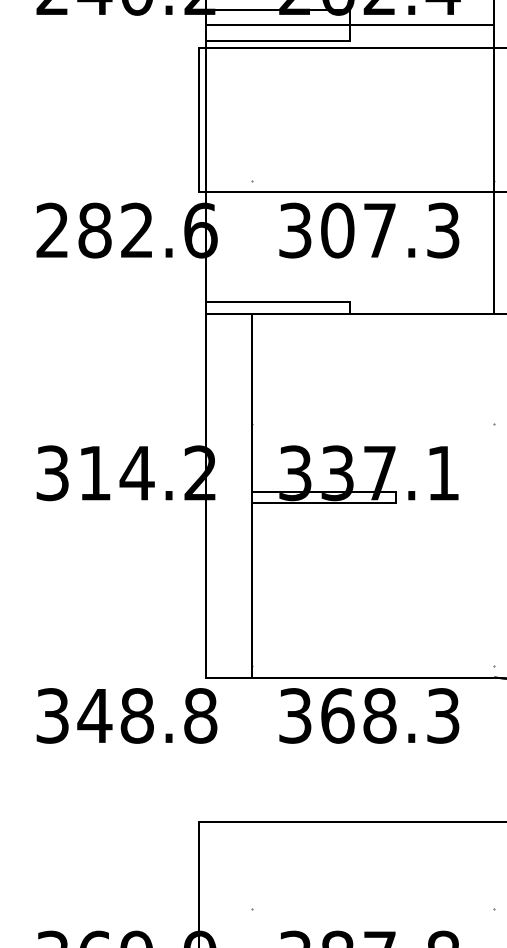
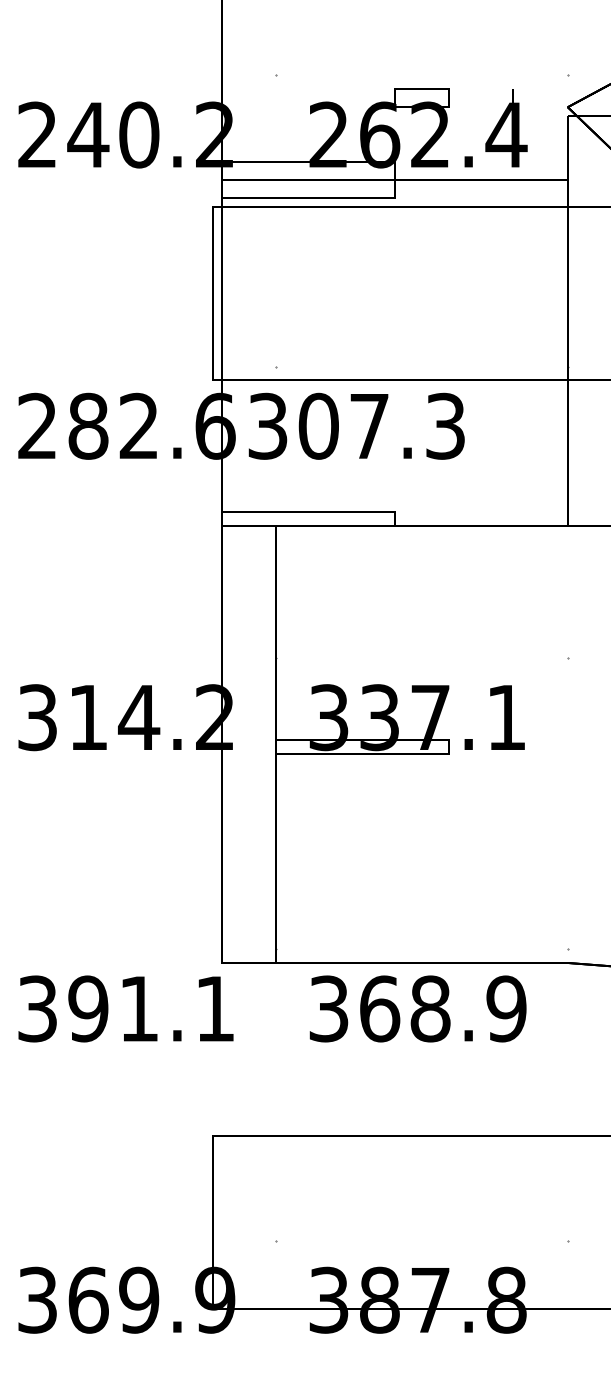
text: (369, 229) -> (356, 425), moved
text: (147, 715) -> (151, 1008), 348.8 -> 391.1
text: (443, 715) -> (506, 1008), 368.3 -> 368.9

